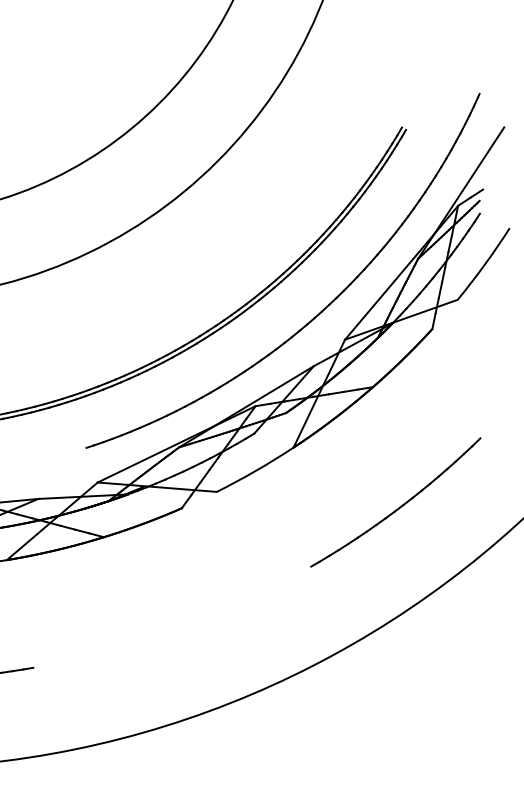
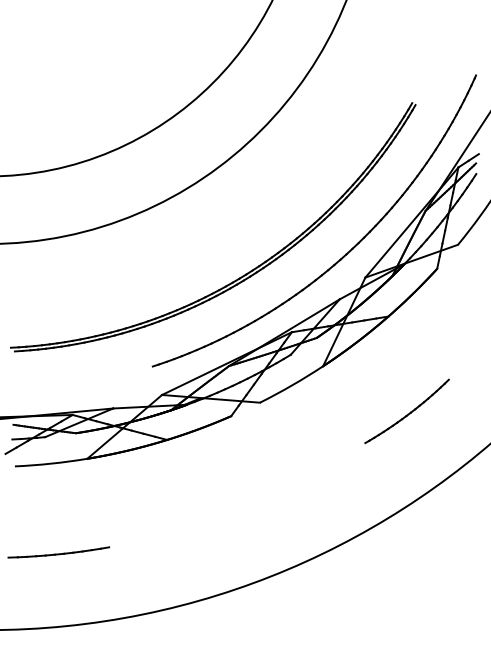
part: (395, 502) -> (406, 411), size x0.6

